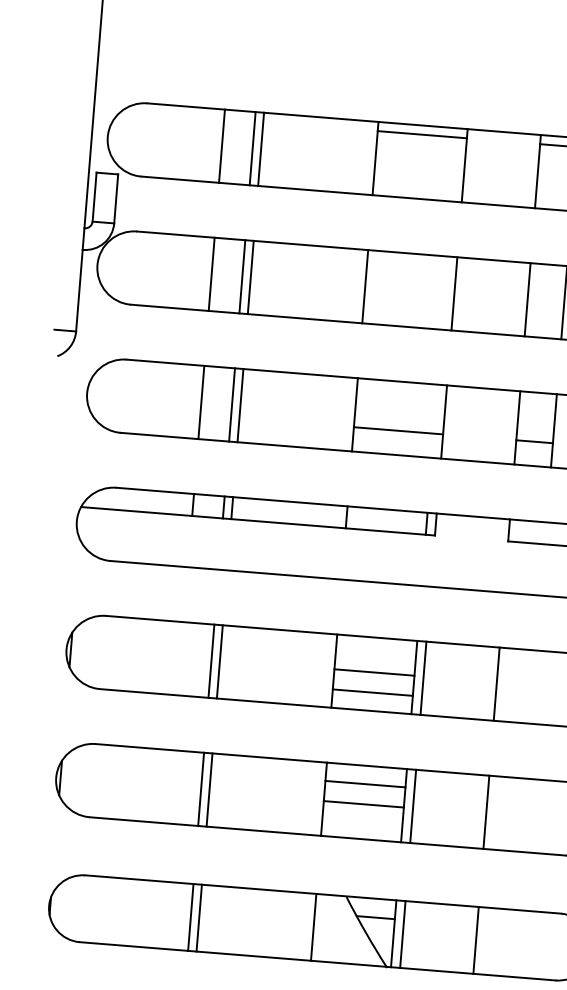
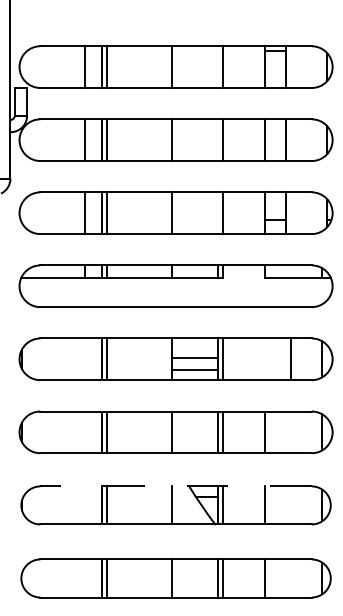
line: (422, 134) -> (197, 51), removed
line: (398, 431) -> (197, 220), removed
line: (496, 684) -> (290, 359), moved
line: (364, 783) -> (194, 421), removed
line: (362, 804) -> (194, 433), removed
line: (323, 894) -> (176, 486), solid -> dashed

